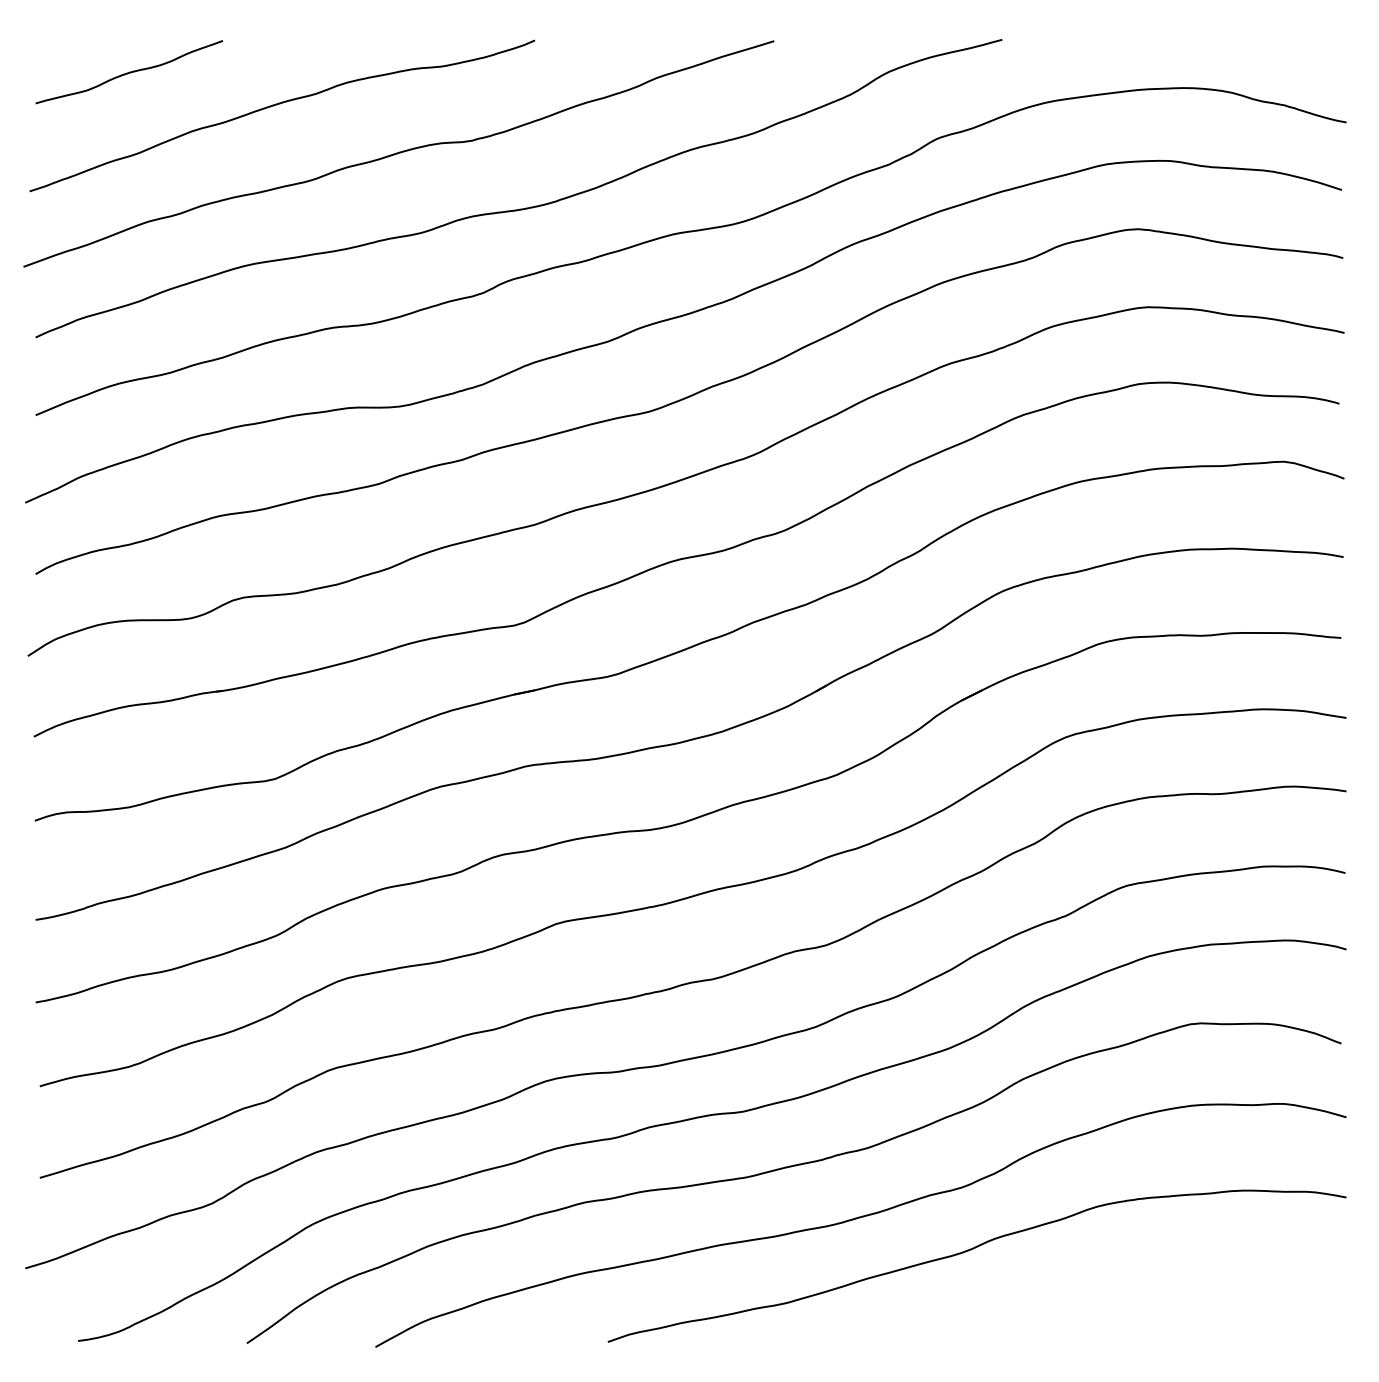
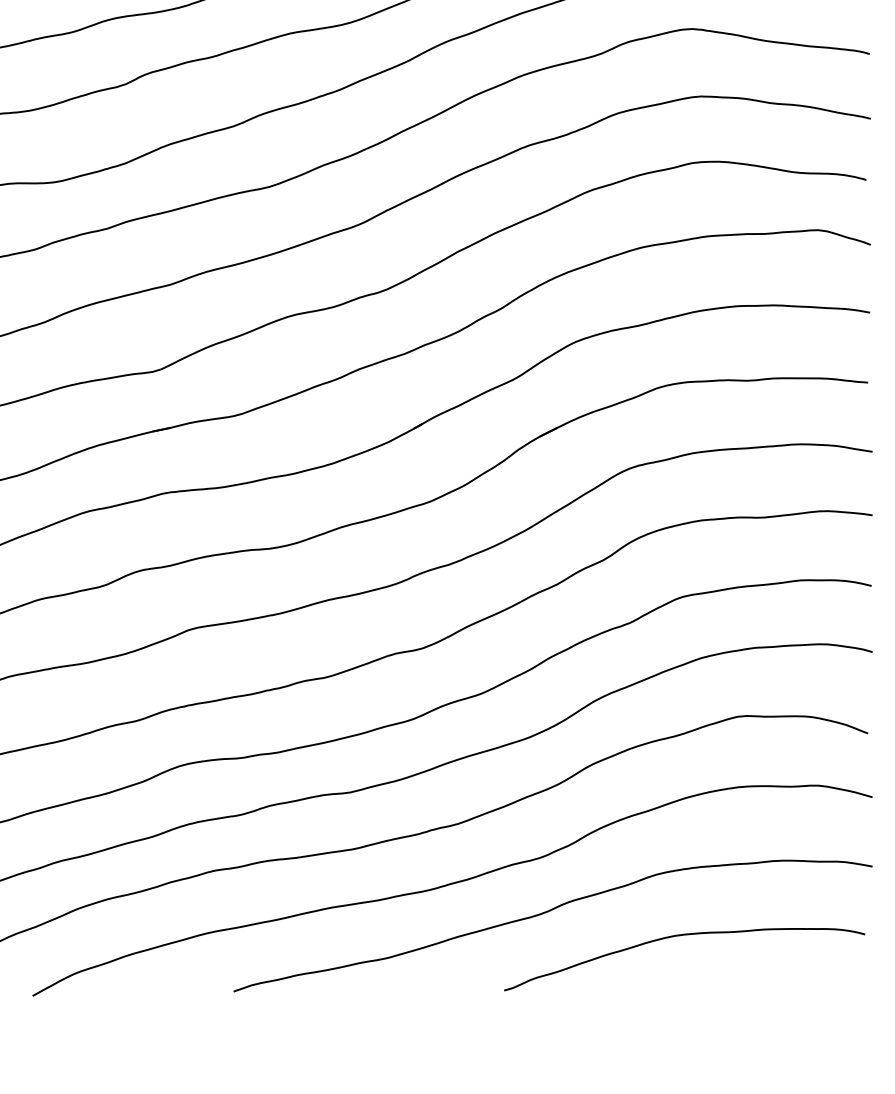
curve: (1128, 1277) -> (683, 935), added

